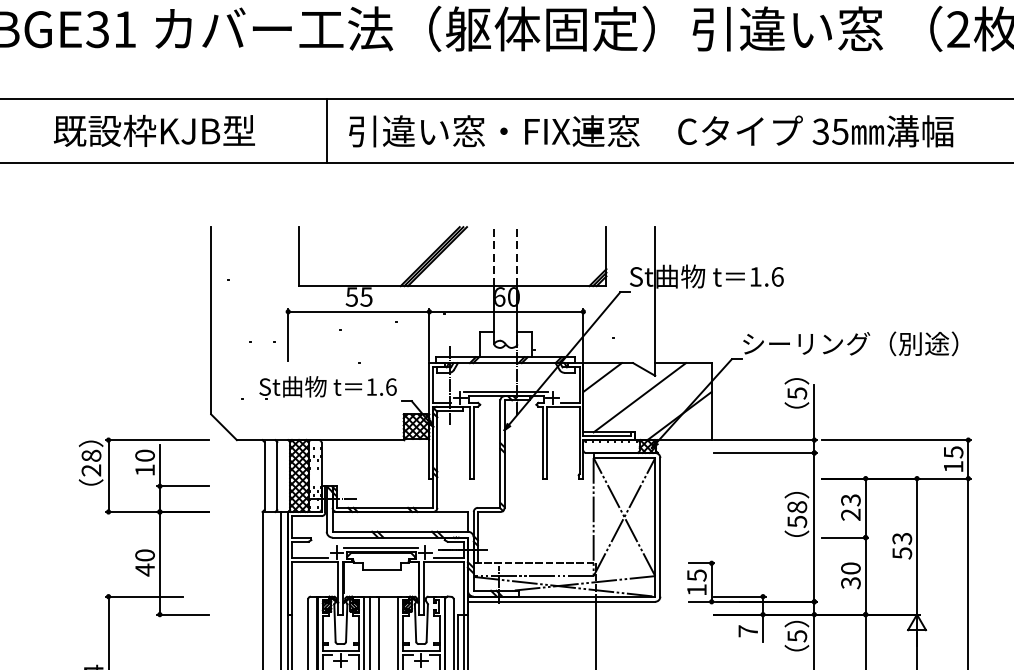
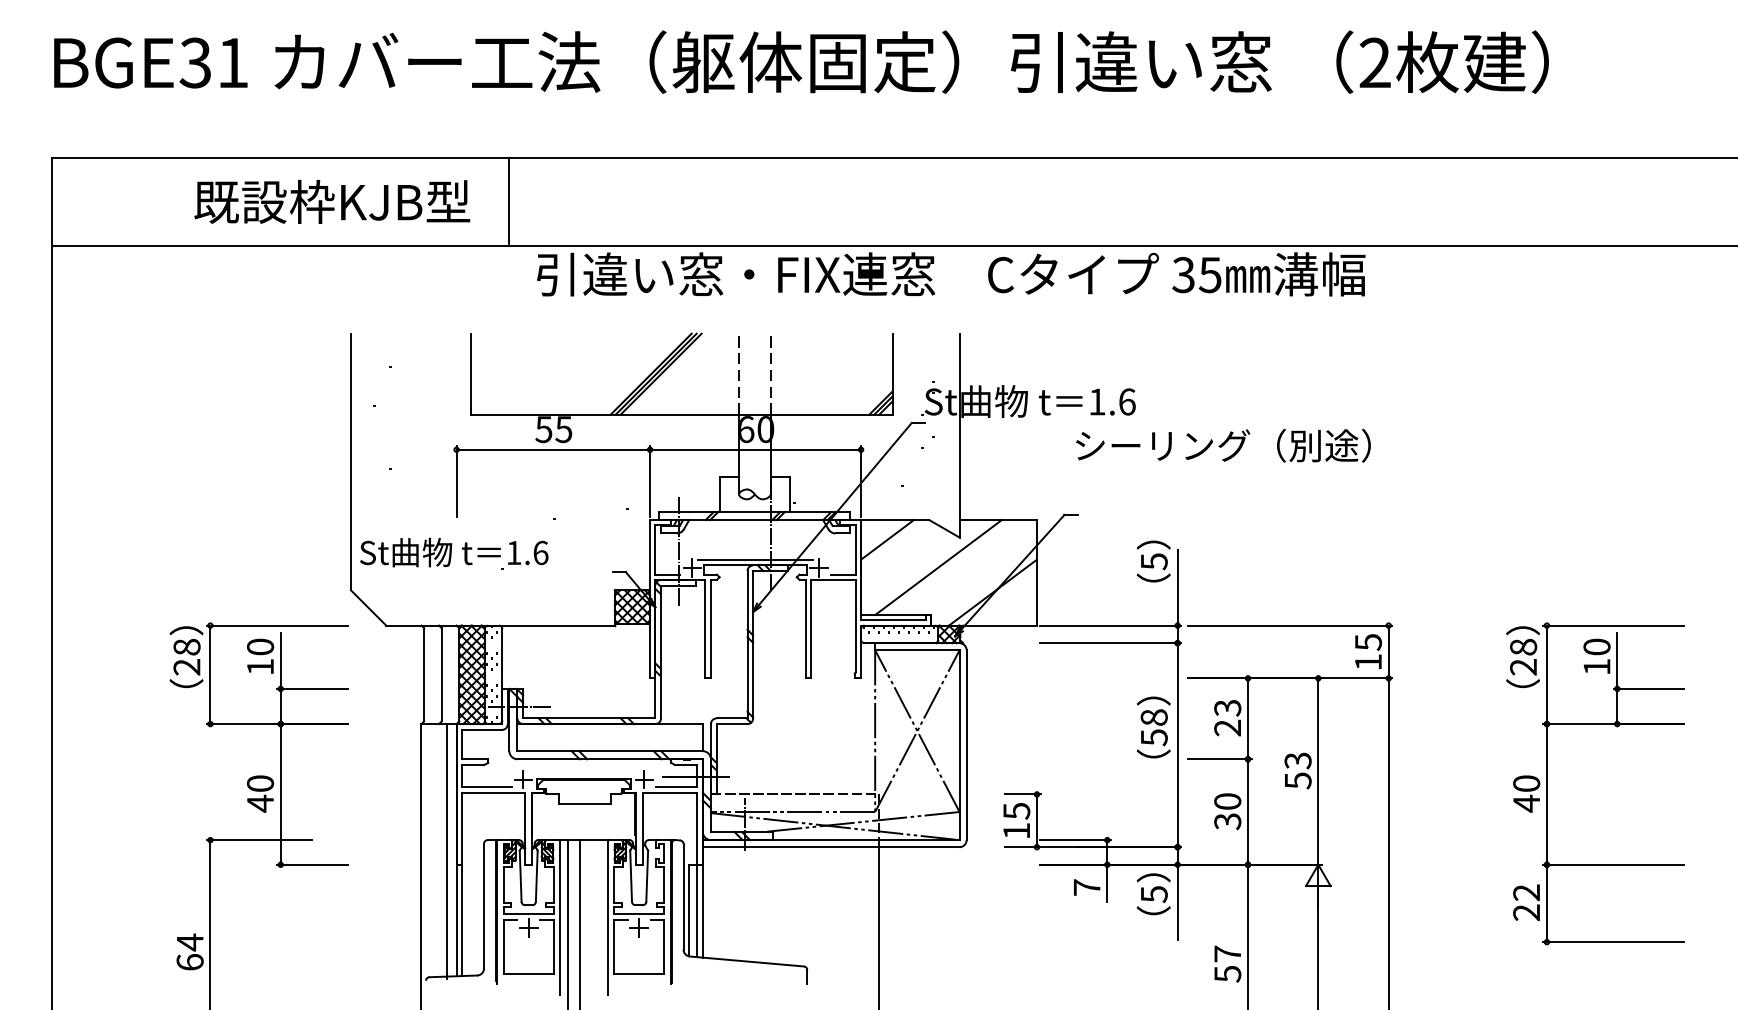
text: (154, 130) -> (332, 201), moved
text: (651, 131) -> (951, 274), moved
text: (850, 343) -> (1223, 445), moved
part: (328, 387) -> (454, 553), moved
line: (380, 547) -> (583, 772), removed

